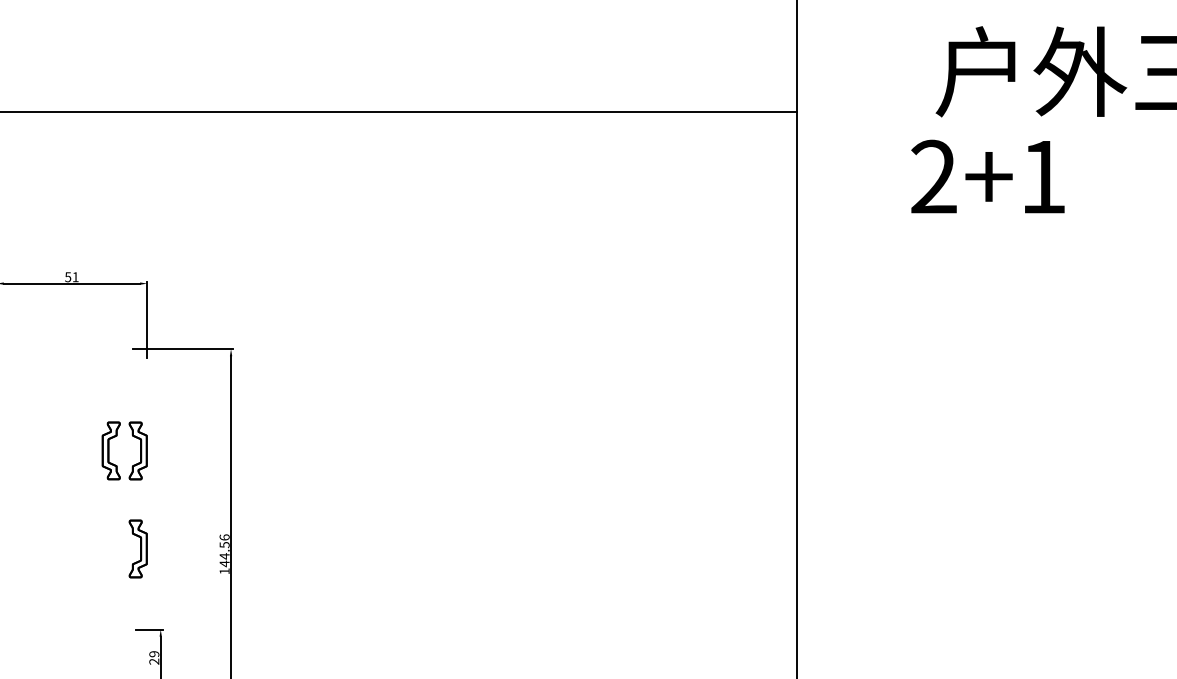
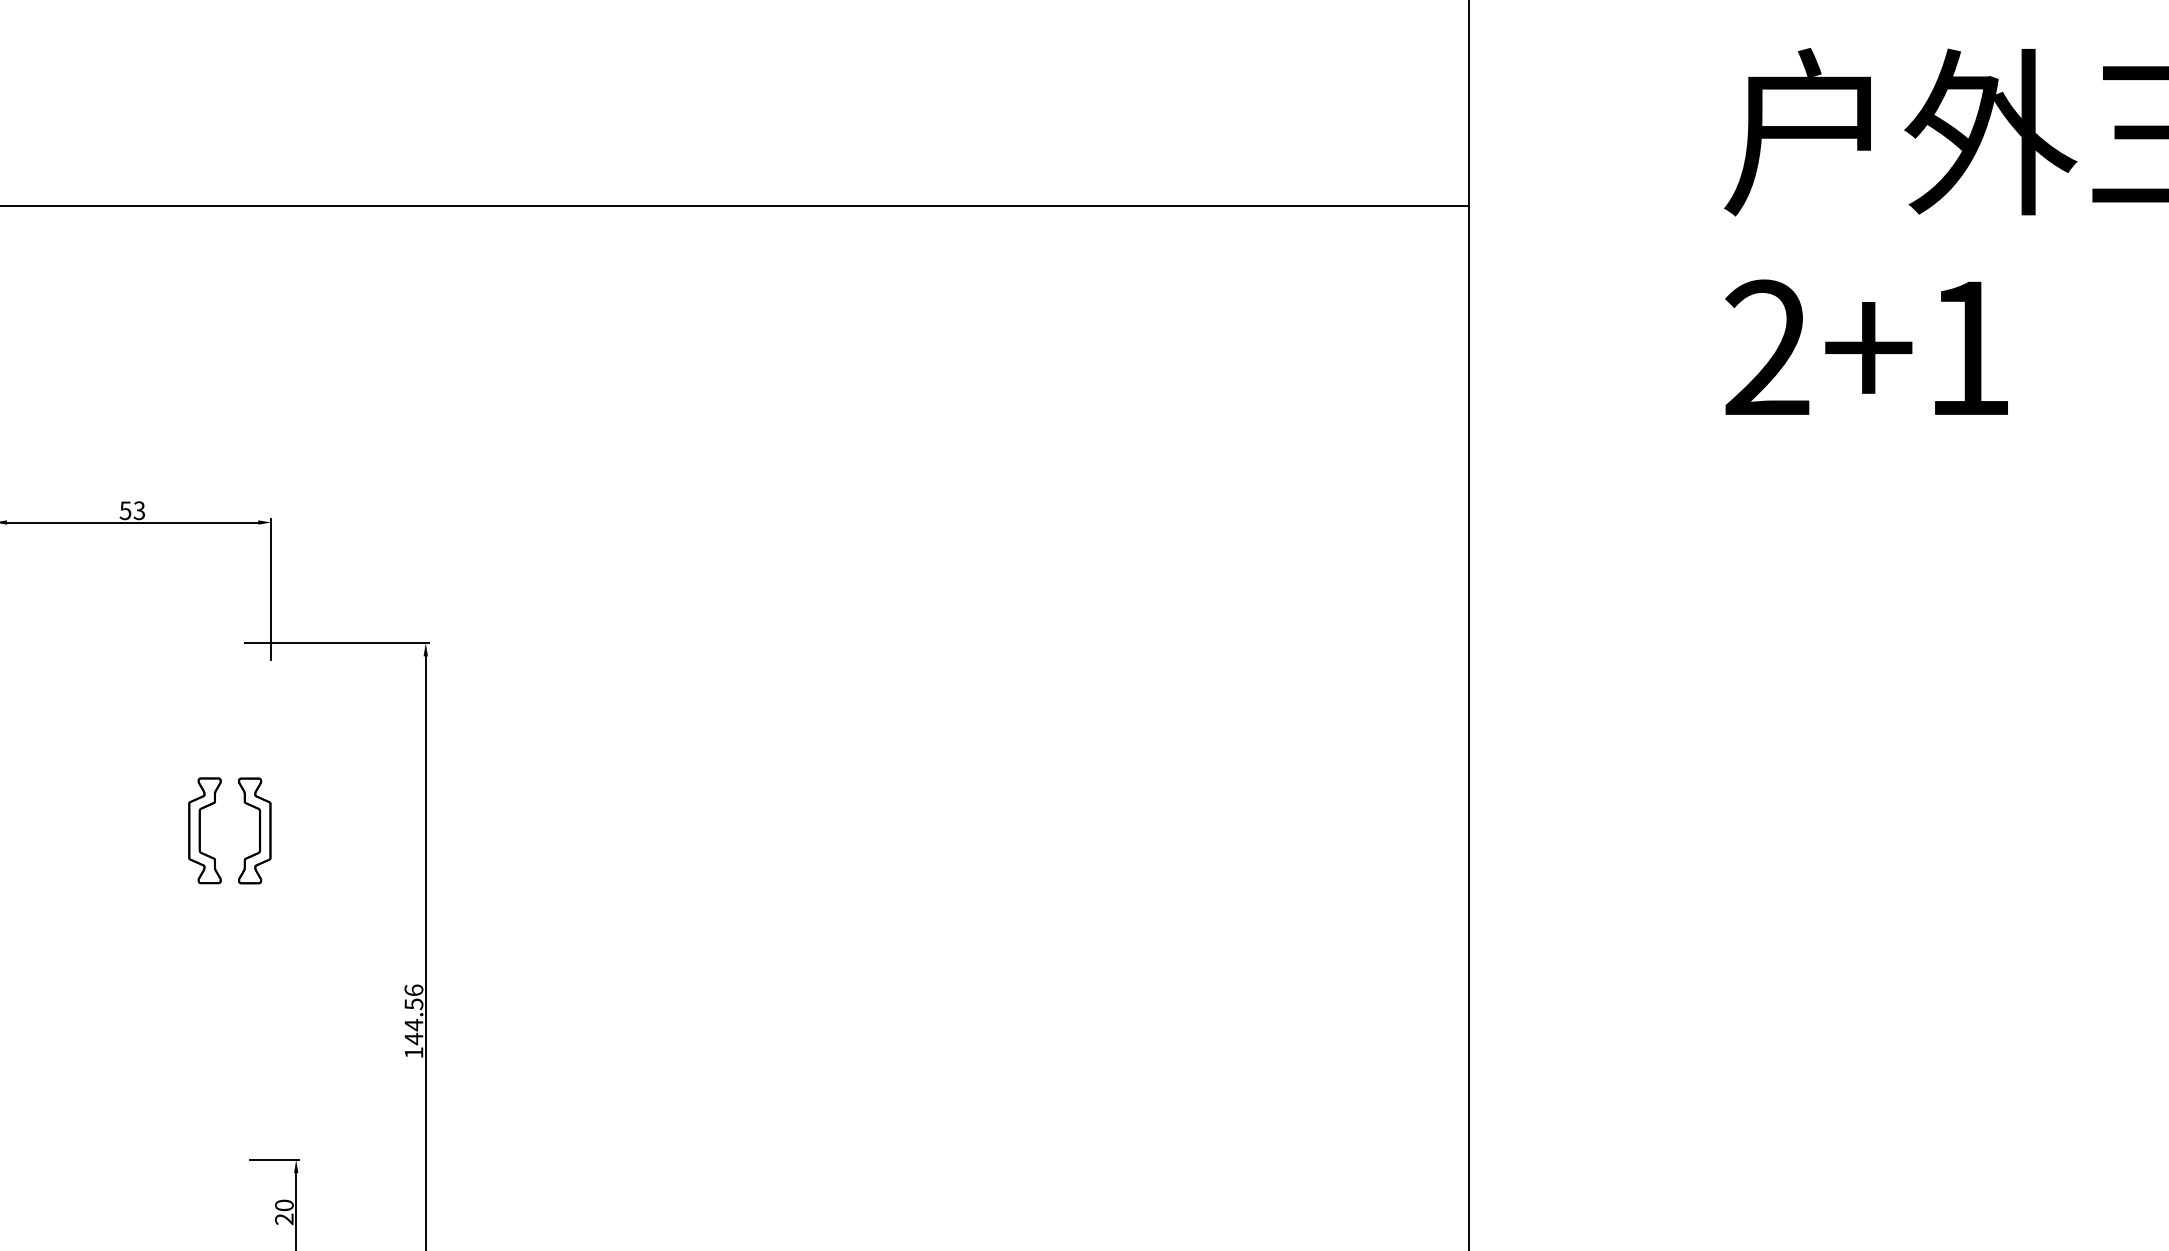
text: (987, 176) -> (1865, 347), moved
text: (75, 277) -> (139, 511), 51 -> 53
part: (137, 548) -> (253, 1010), removed
text: (154, 654) -> (284, 1206), 29 -> 20

